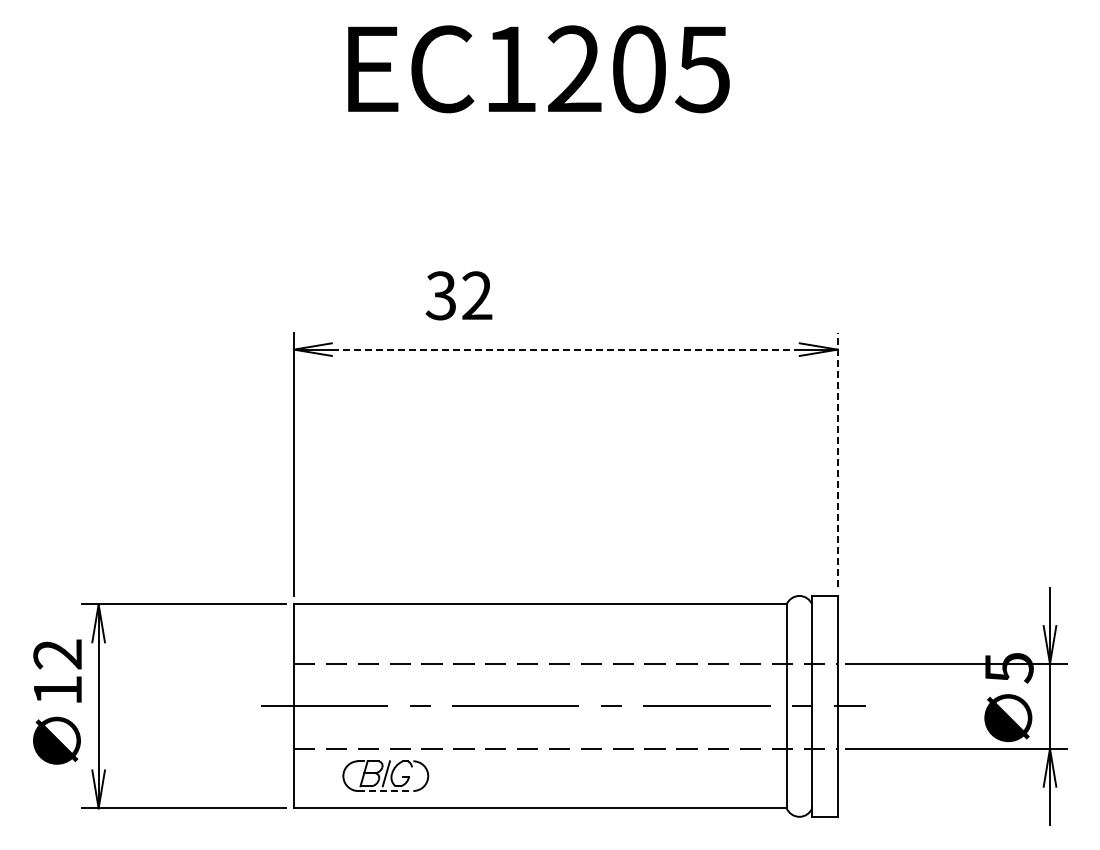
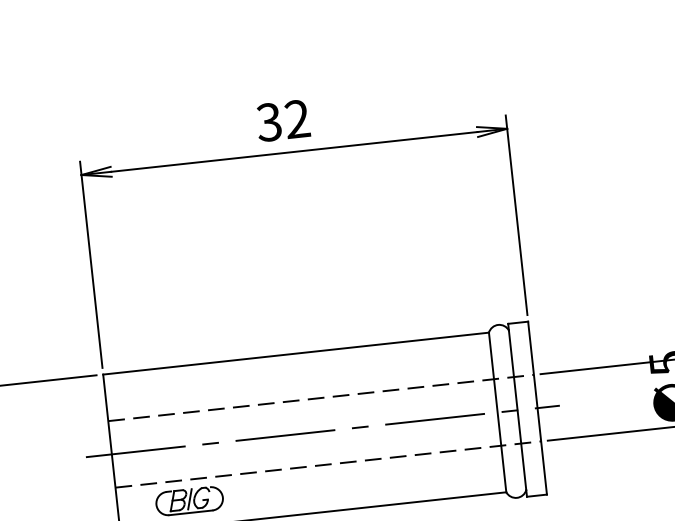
text: (458, 295) -> (282, 120), moved
line: (565, 349) -> (294, 151), dashed -> solid
line: (837, 459) -> (516, 214), dashed -> solid
line: (385, 791) -> (190, 513), dashed -> solid

